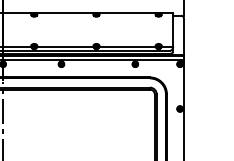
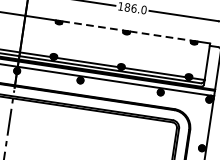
line: (65, 13) -> (93, 25), solid -> dashed
line: (128, 13) -> (161, 36), solid -> dashed

